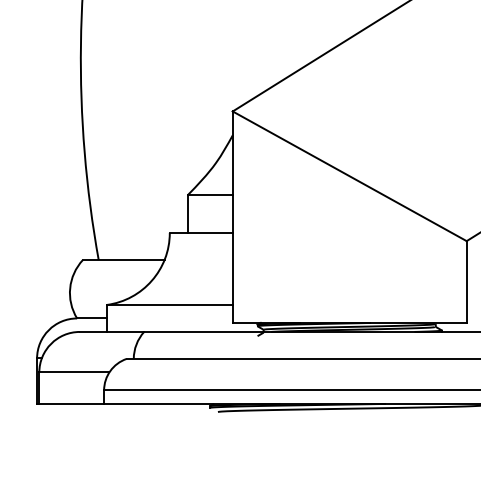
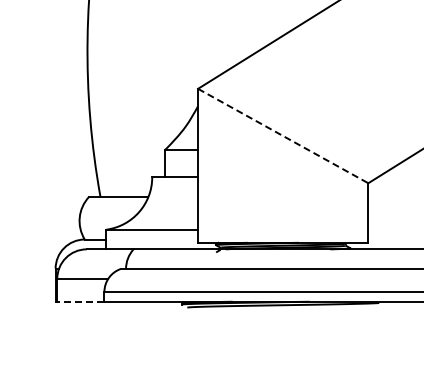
line: (350, 176) -> (283, 136), solid -> dashed
line: (71, 403) -> (80, 301), solid -> dashed

